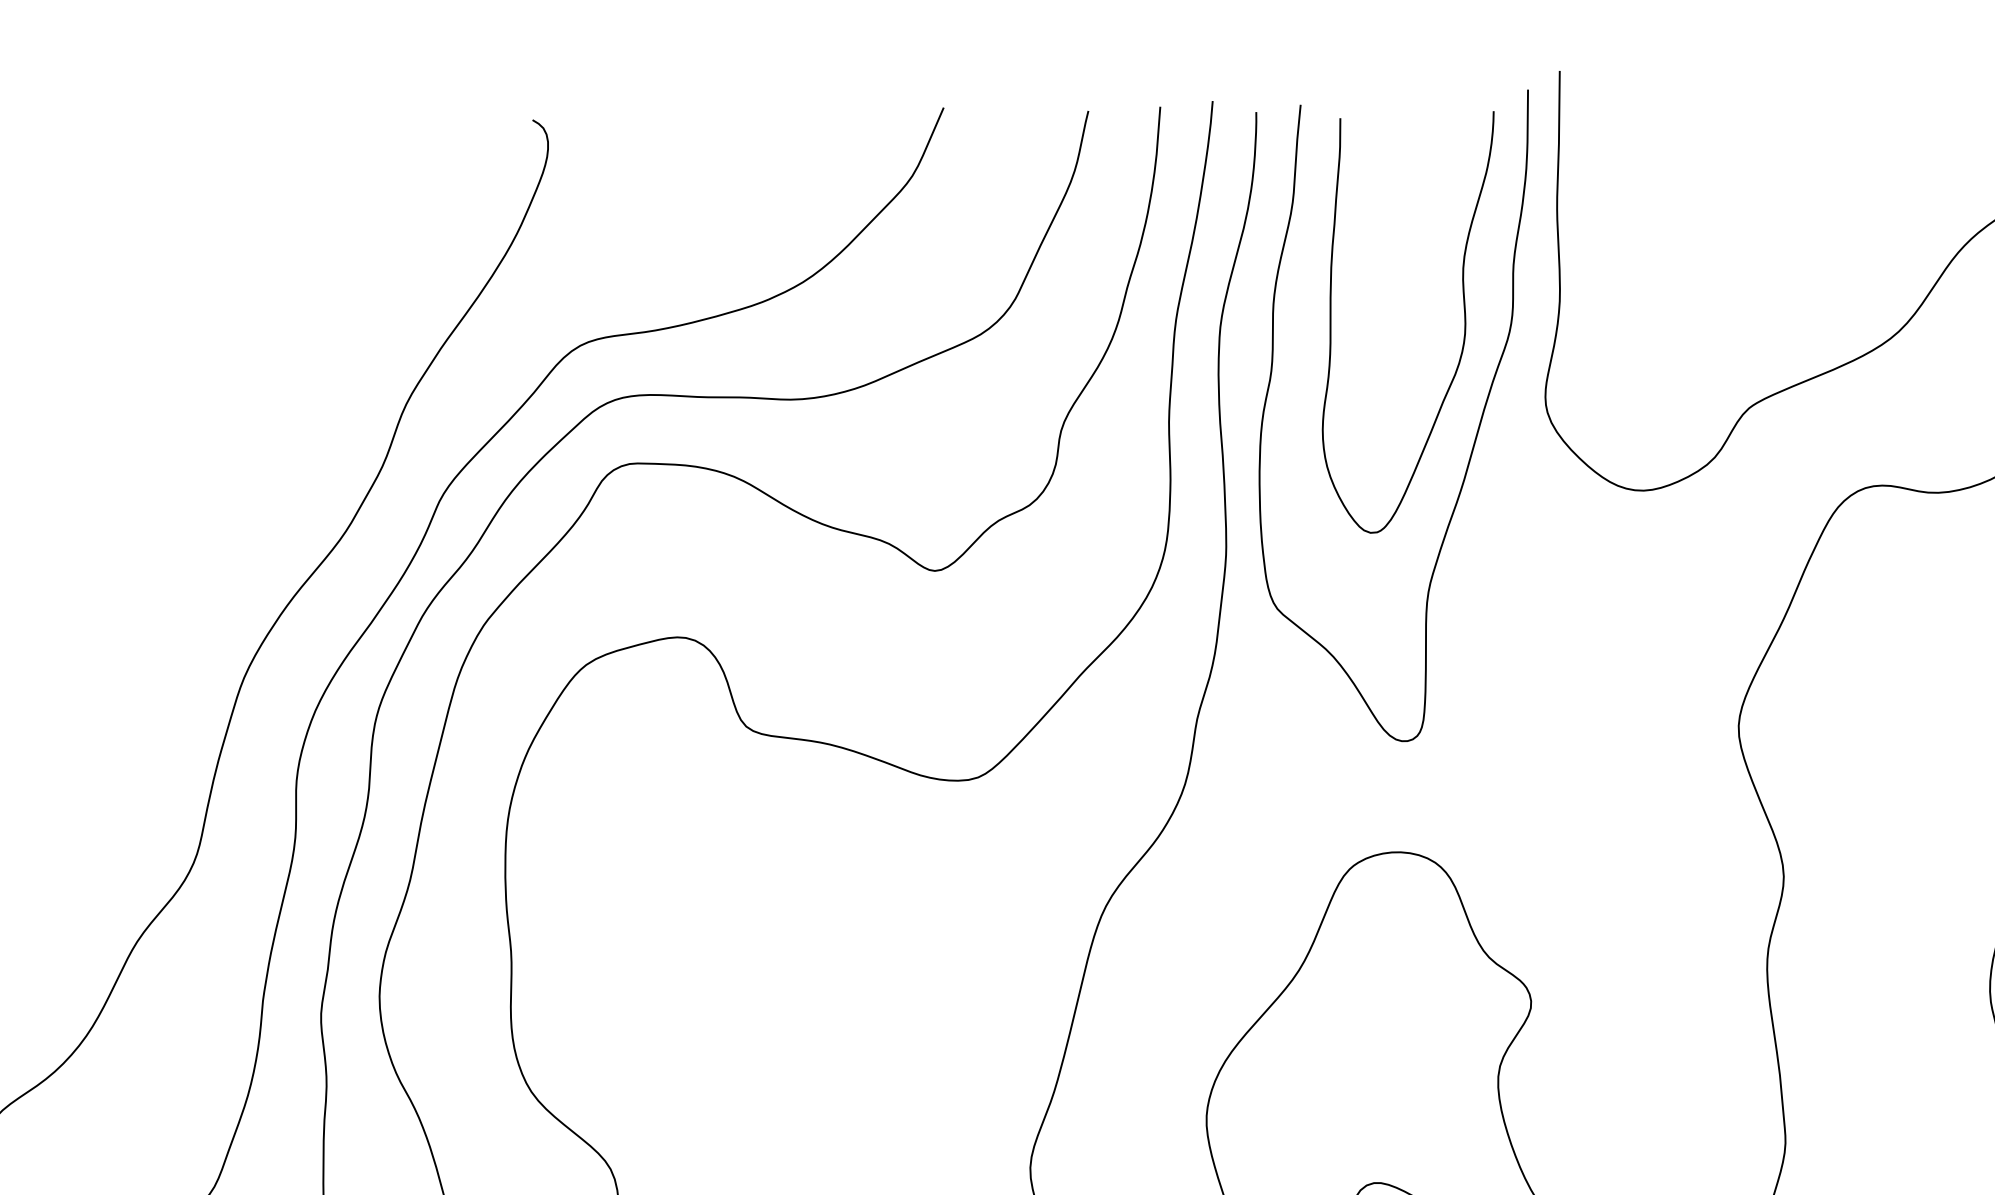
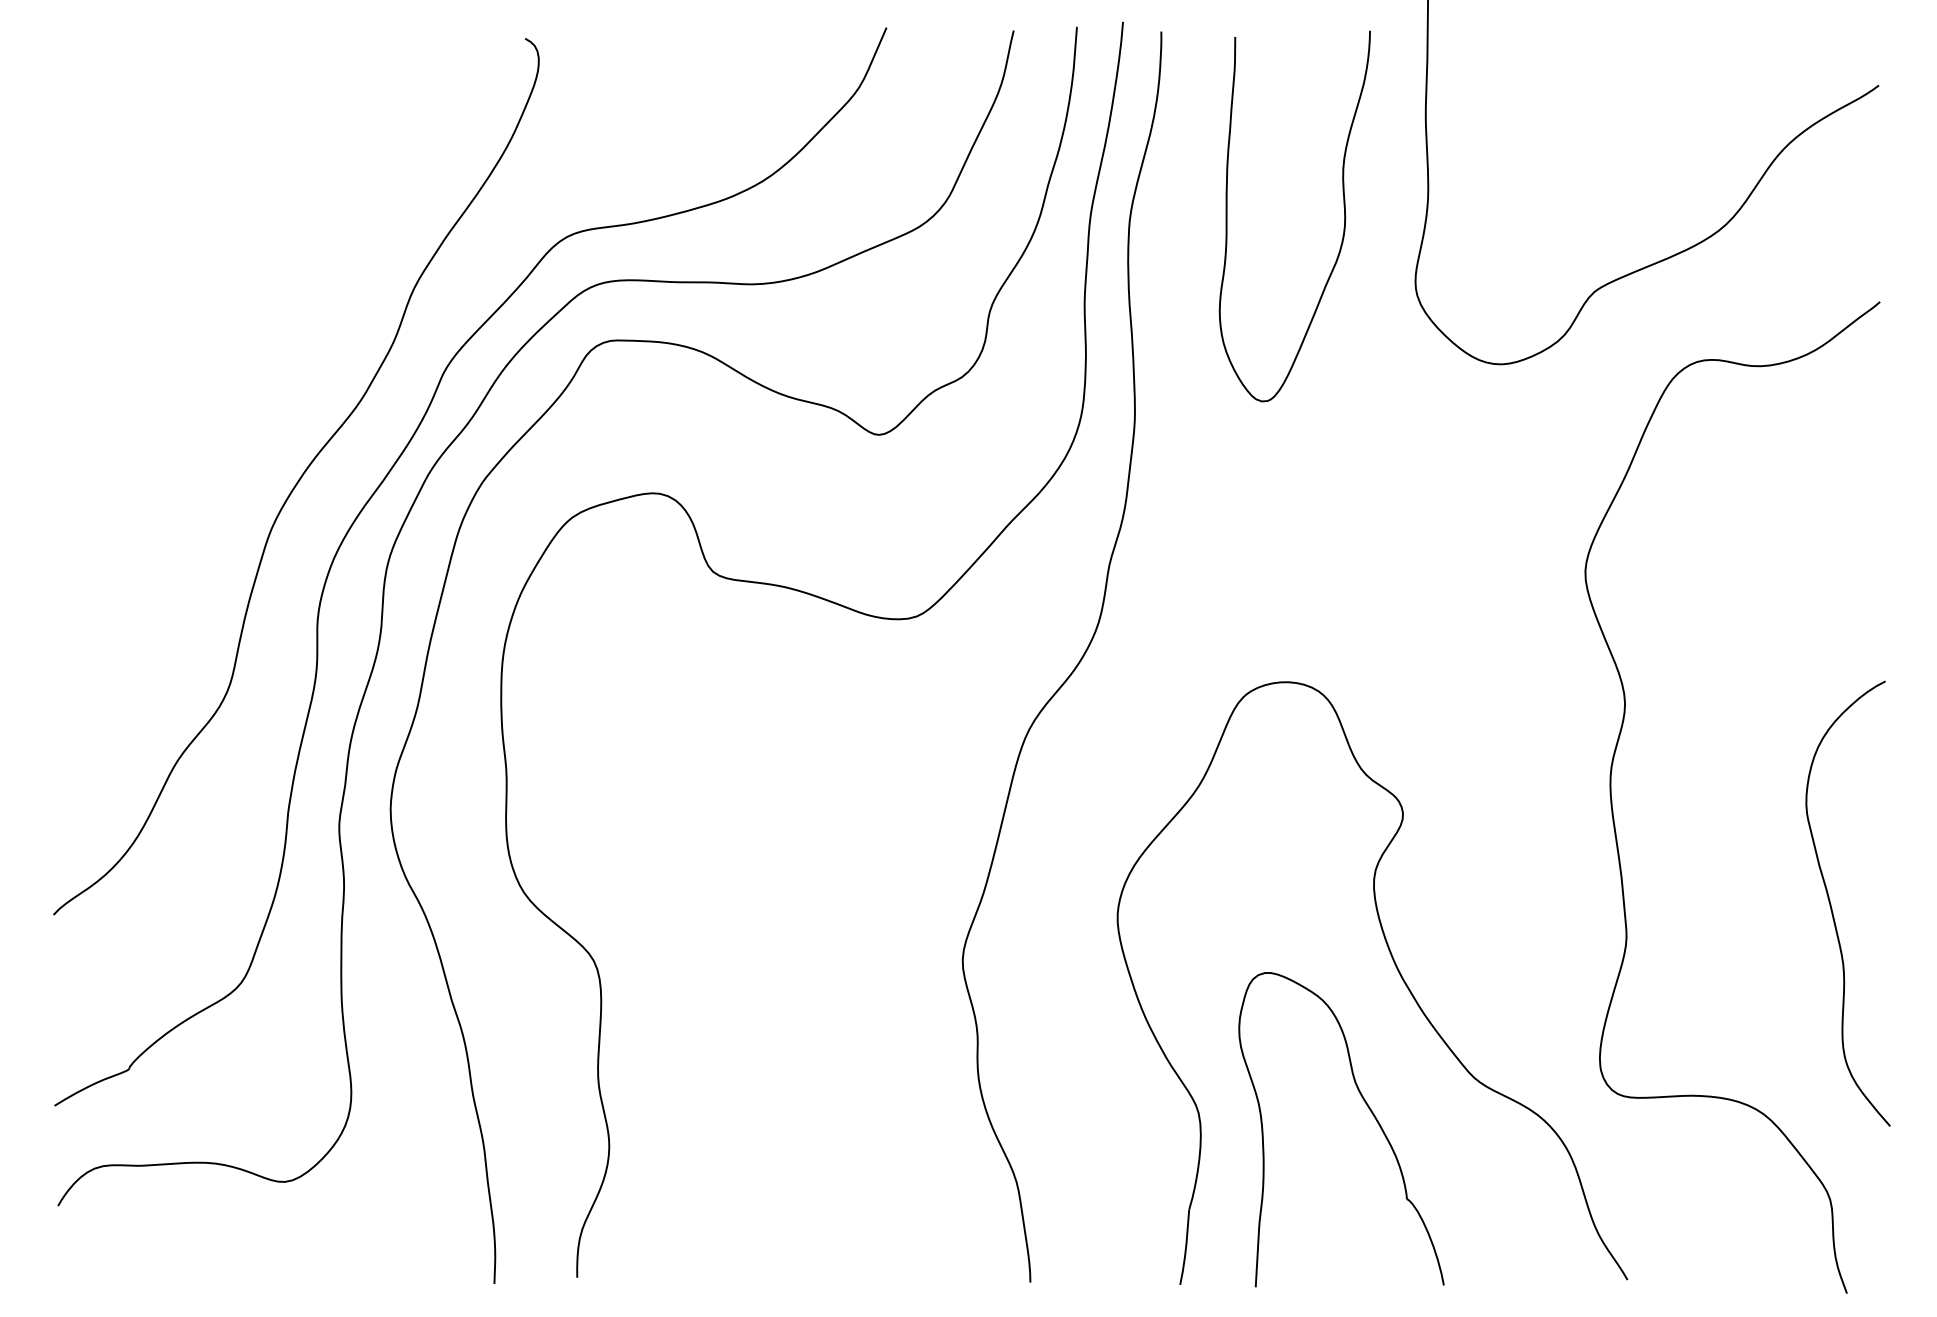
curve: (1474, 437) -> (1353, 317), removed

